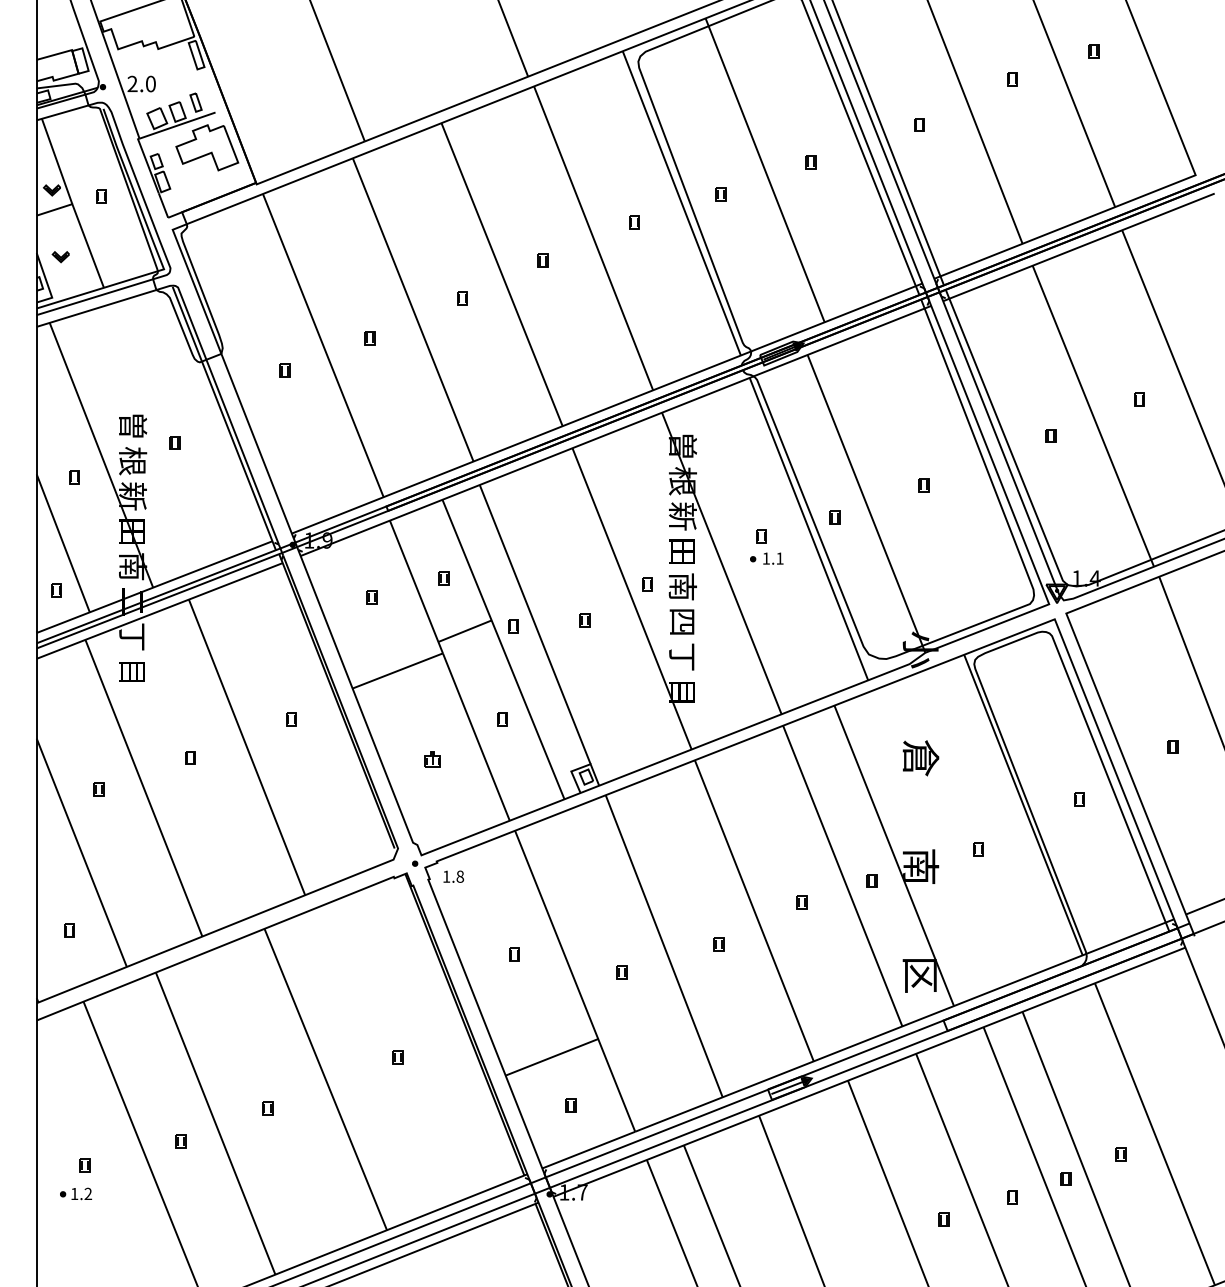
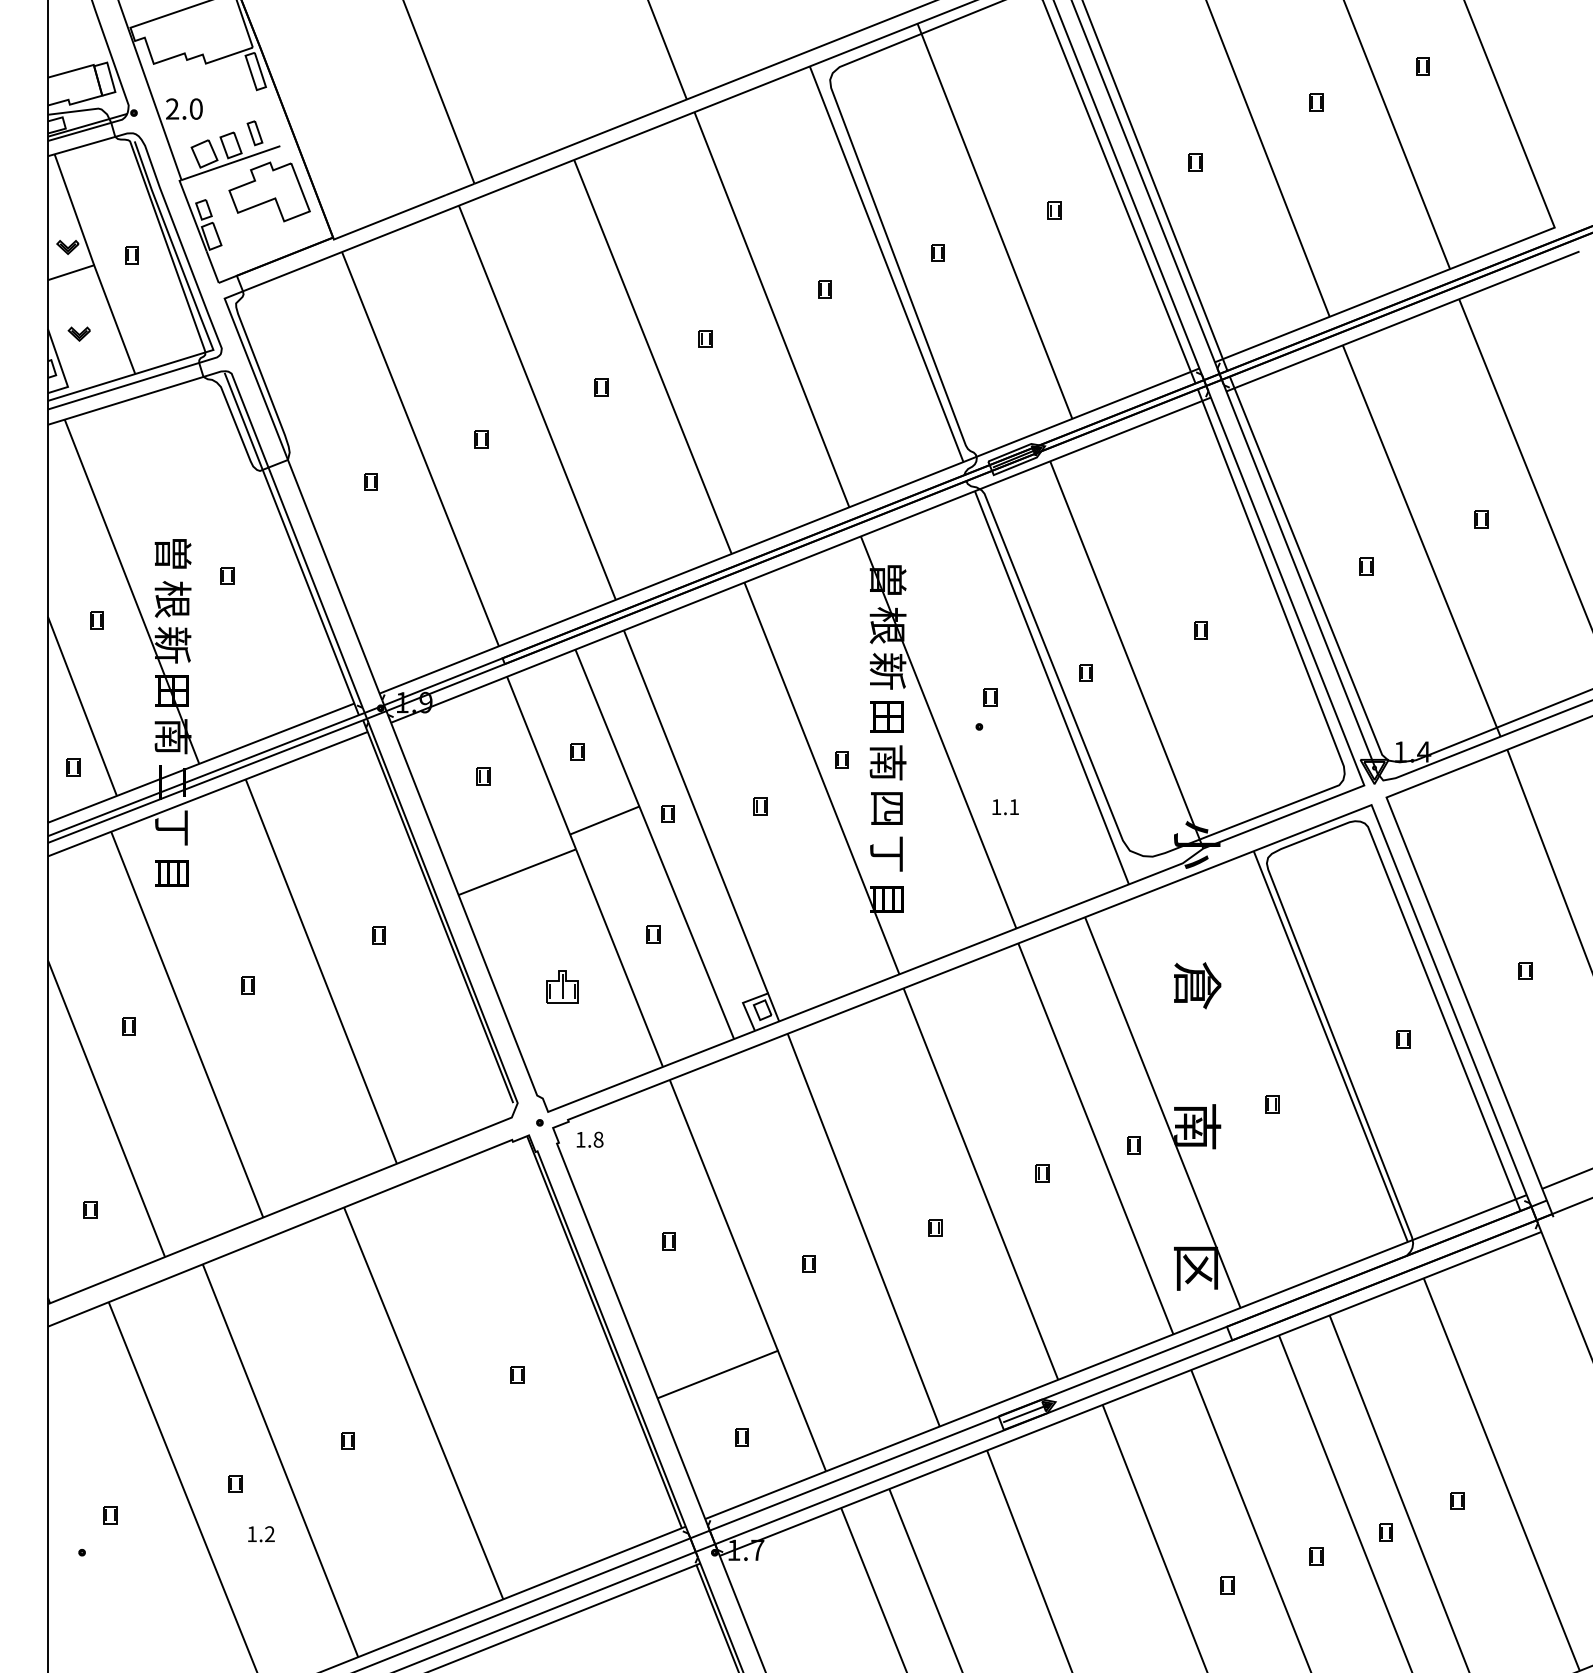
text: (773, 558) -> (1005, 807), moved
part: (432, 758) -> (562, 986), size x1.6
text: (81, 1194) -> (261, 1534), moved

